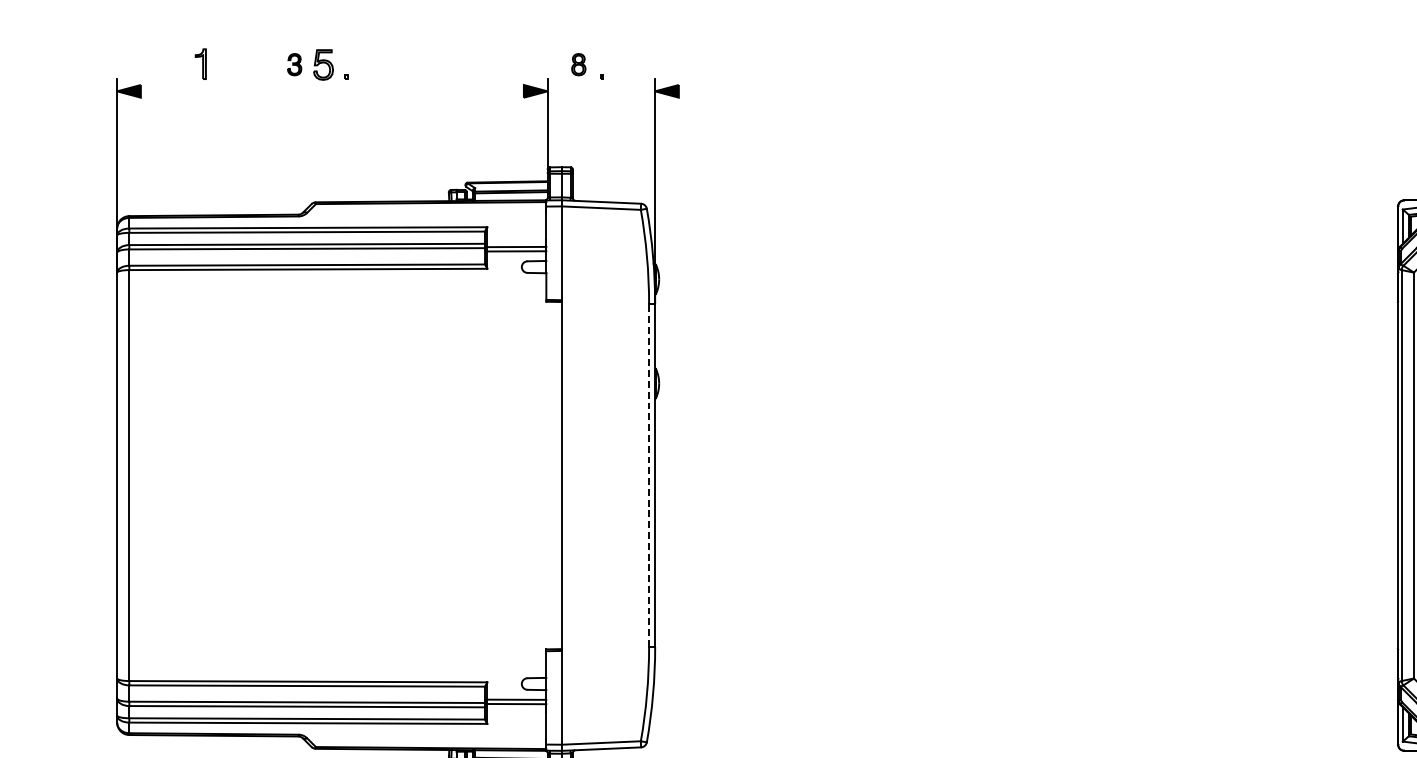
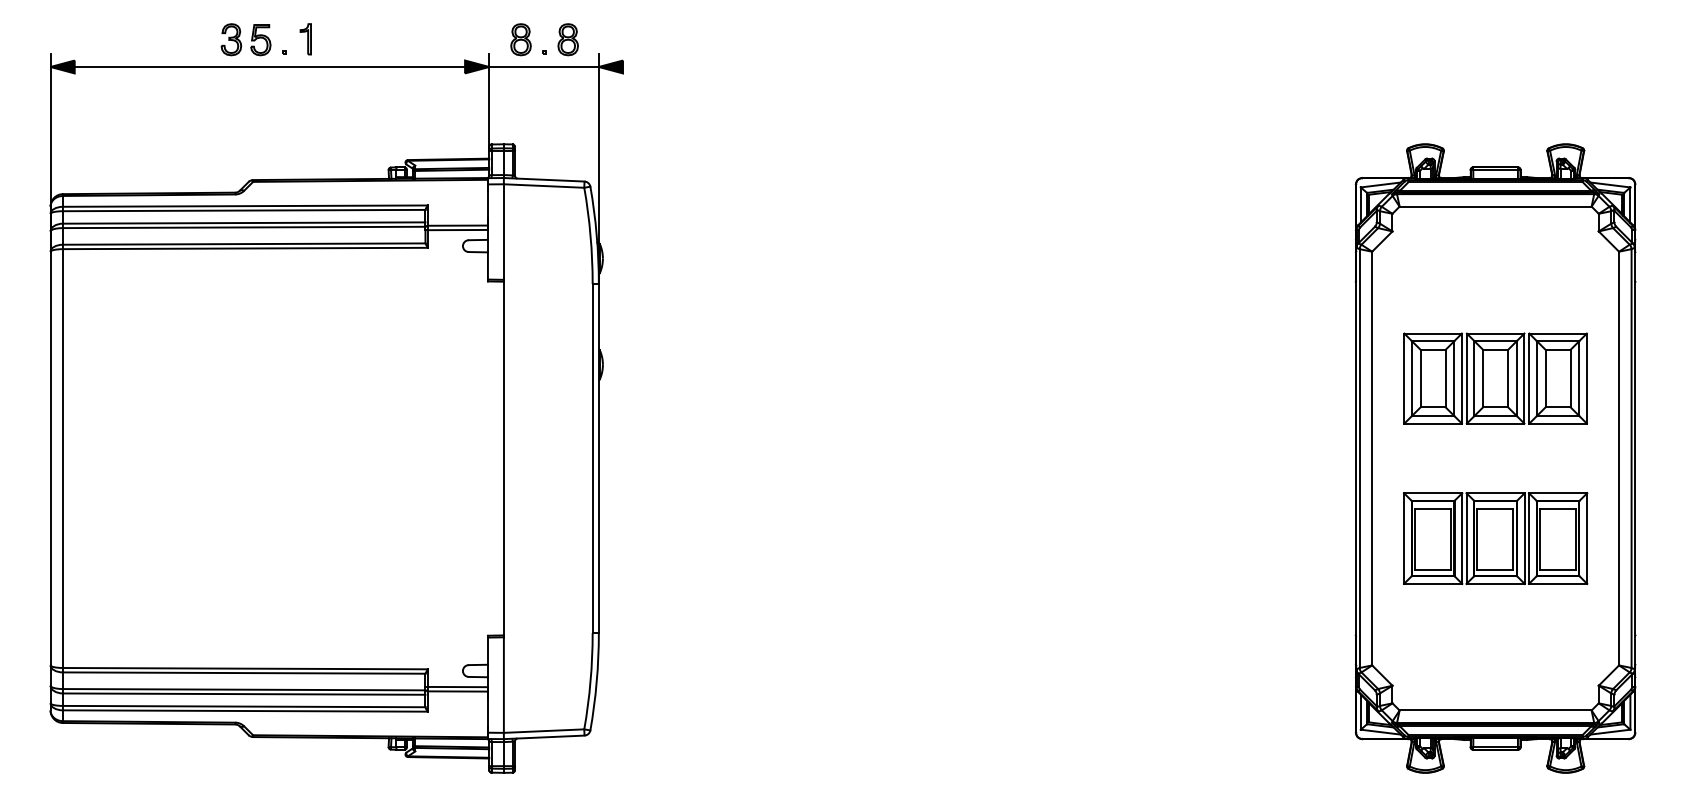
part: (200, 64) -> (305, 39), moved
part: (294, 64) -> (231, 39), size x1.43
part: (578, 64) -> (520, 39), size x1.43
part: (624, 64) -> (567, 39), added
line: (332, 91) -> (269, 67), added
line: (600, 91) -> (543, 67), added
line: (648, 475) -> (592, 458), dashed -> solid

